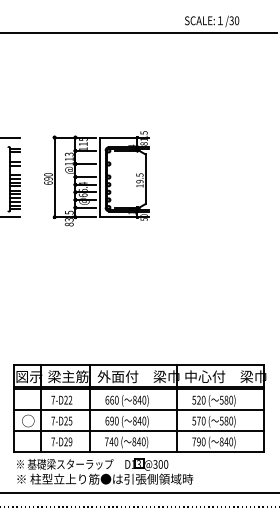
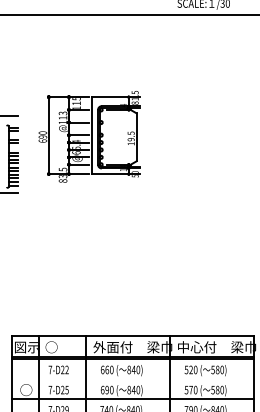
part: (96, 178) -> (89, 136), moved
text: (68, 376) -> (65, 347), 梁主筋 -> ○
line: (138, 409) -> (132, 378), removed

